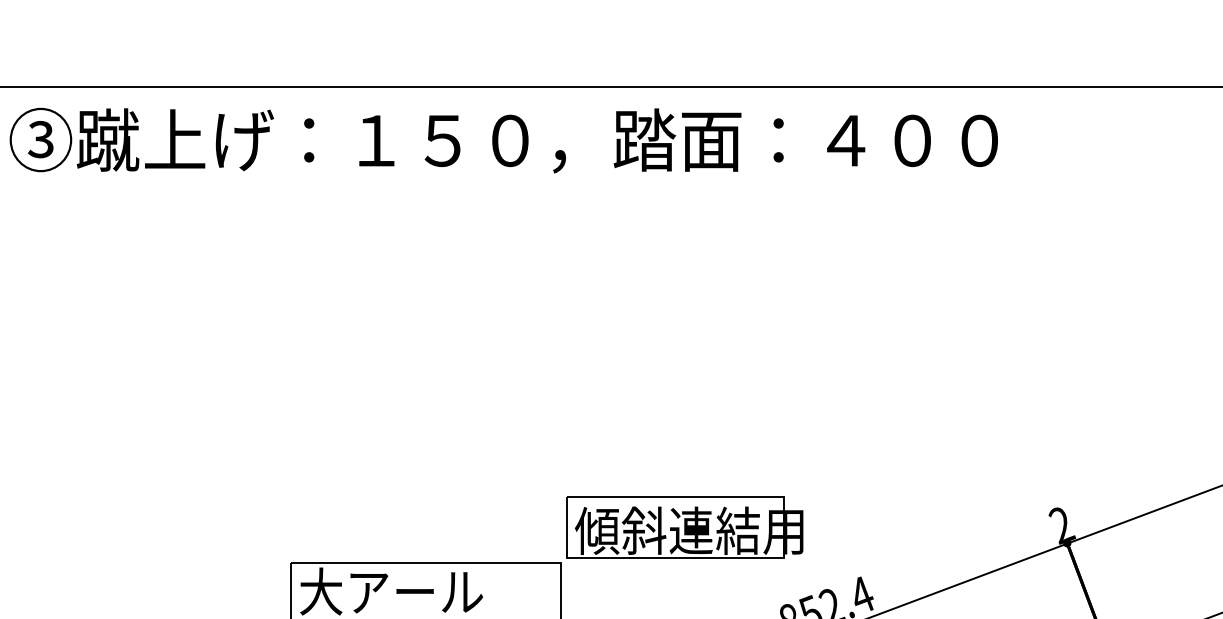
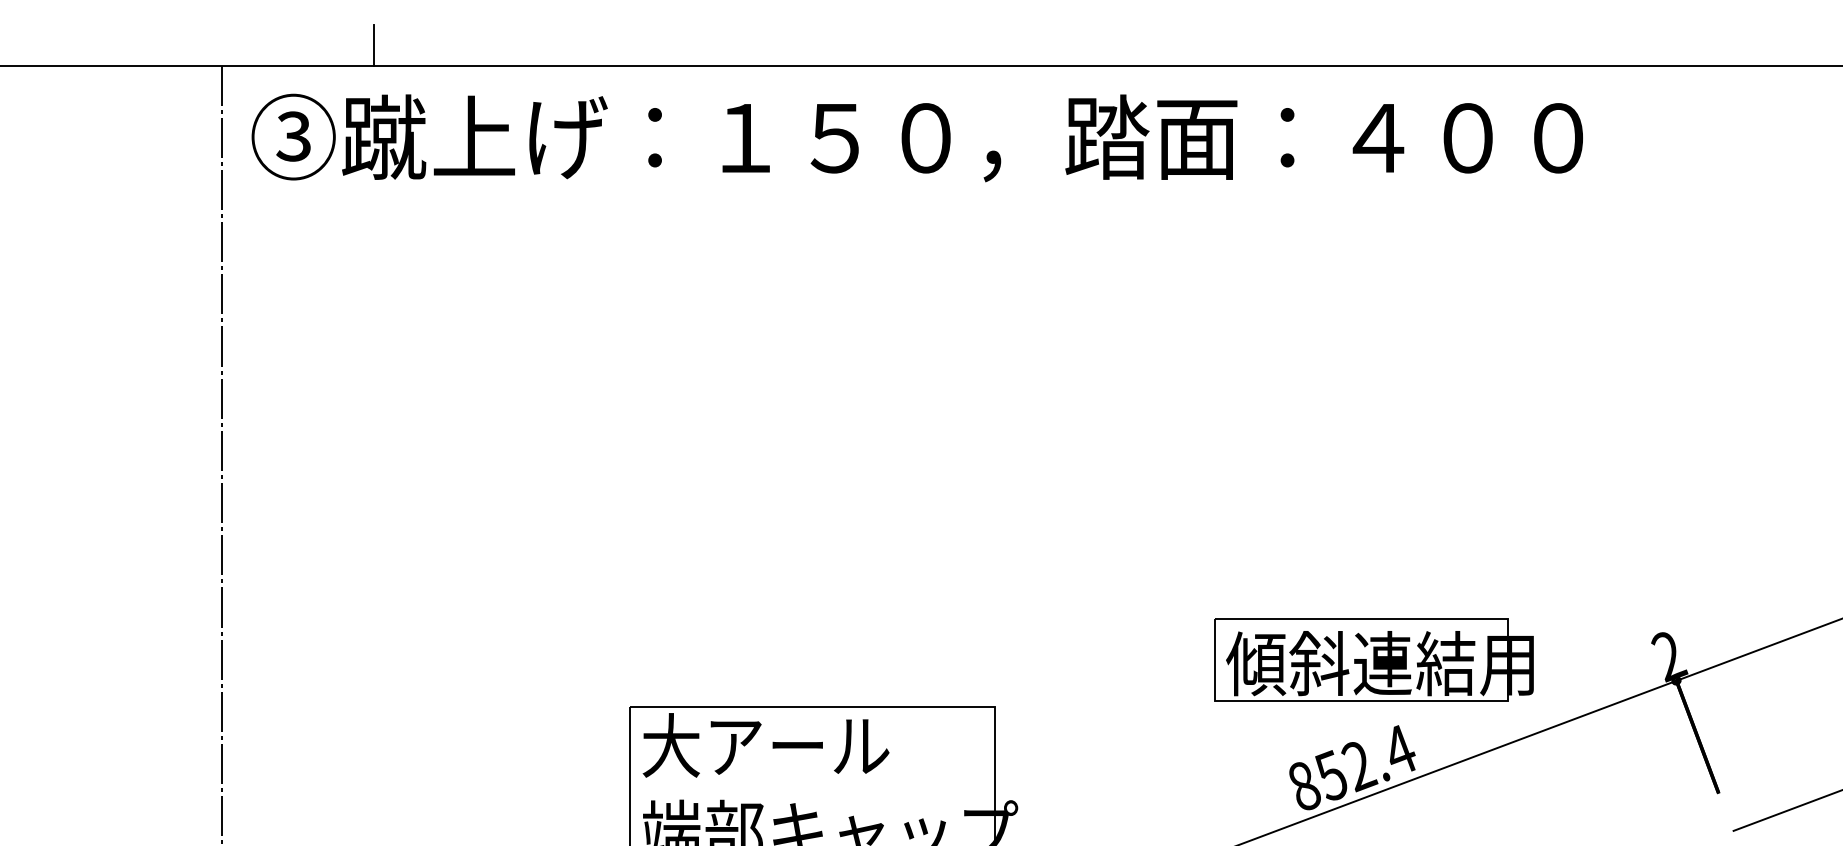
line: (100, 72) -> (373, 45), added
part: (684, 527) -> (1373, 659), moved

